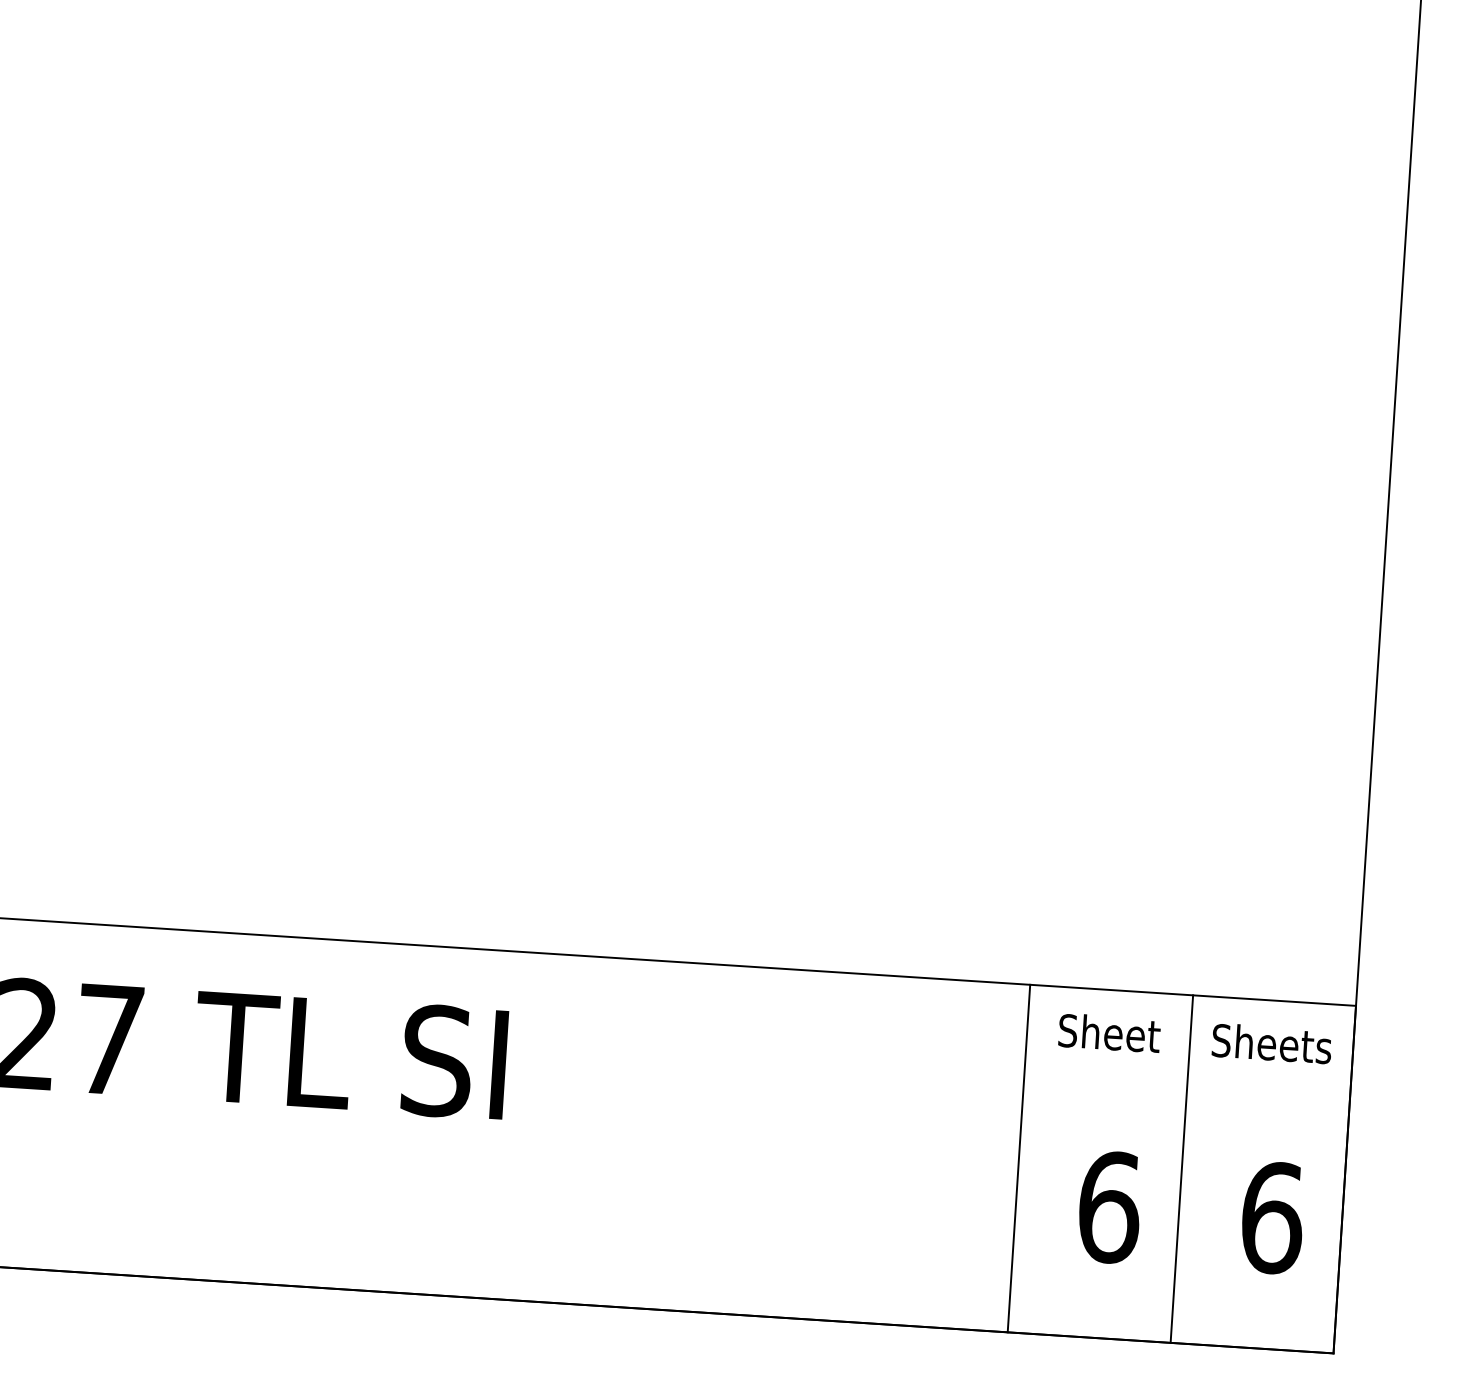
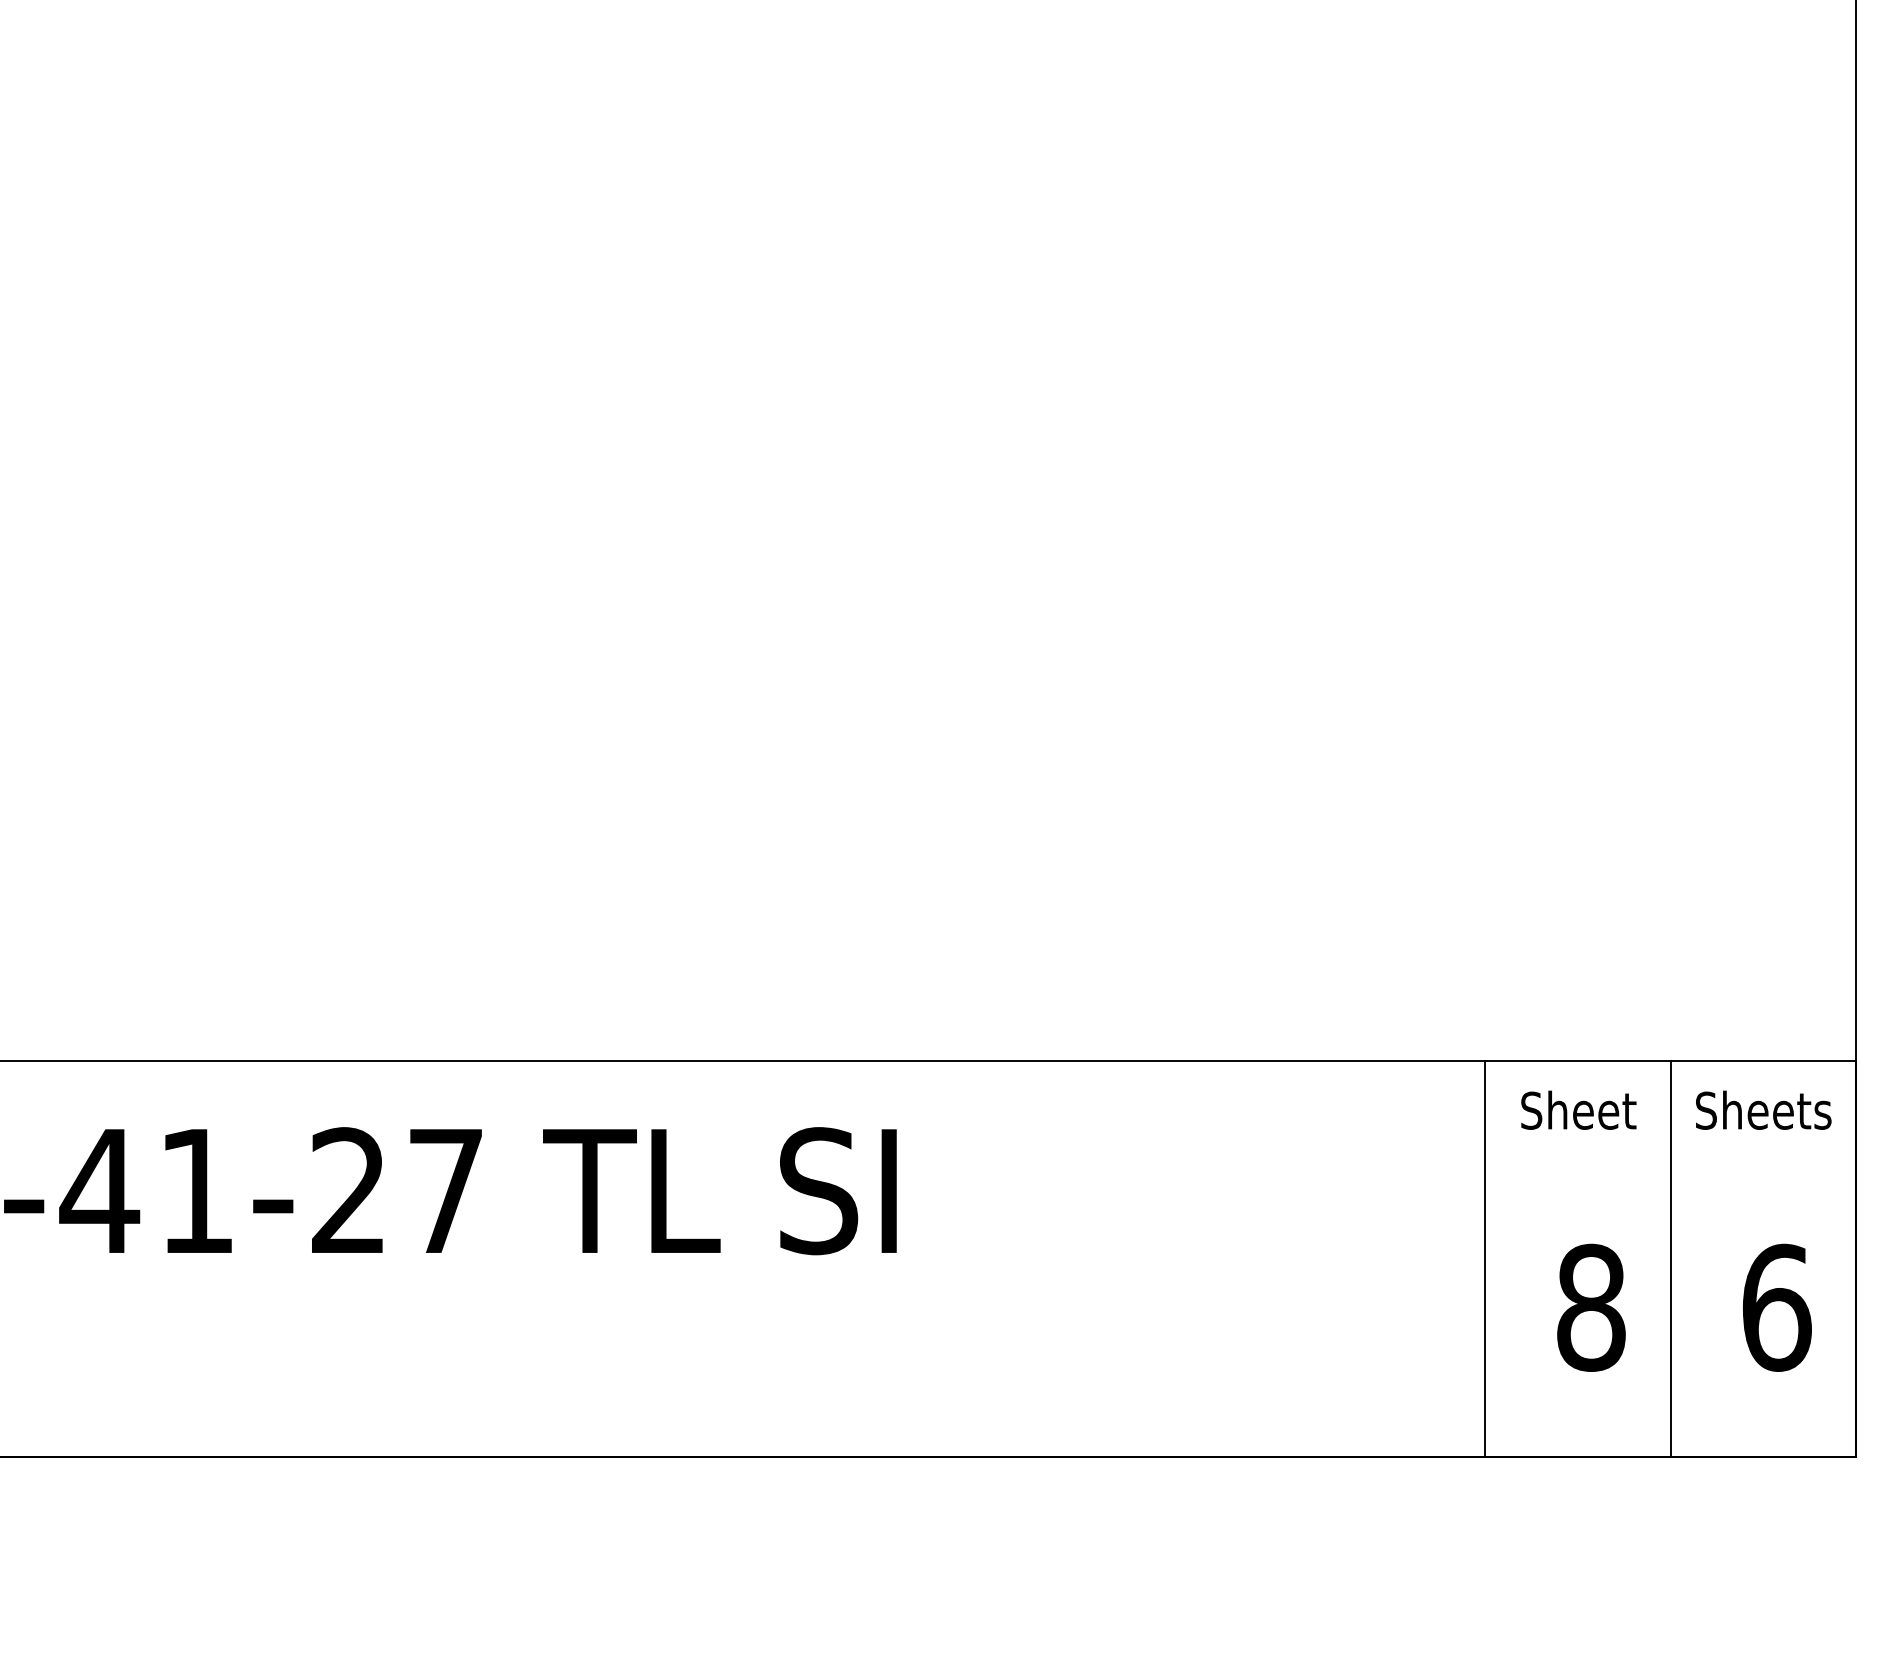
text: (1109, 1207) -> (1591, 1307), 6 -> 8

